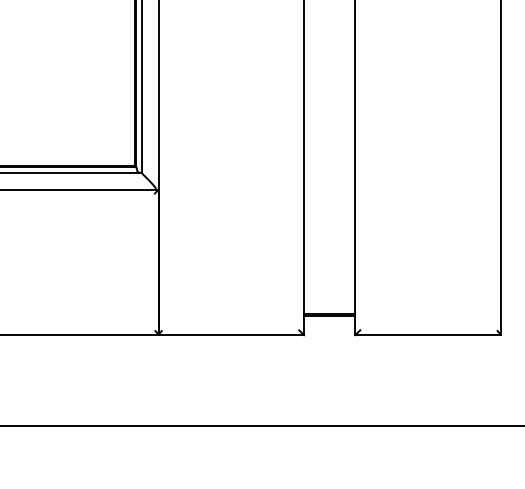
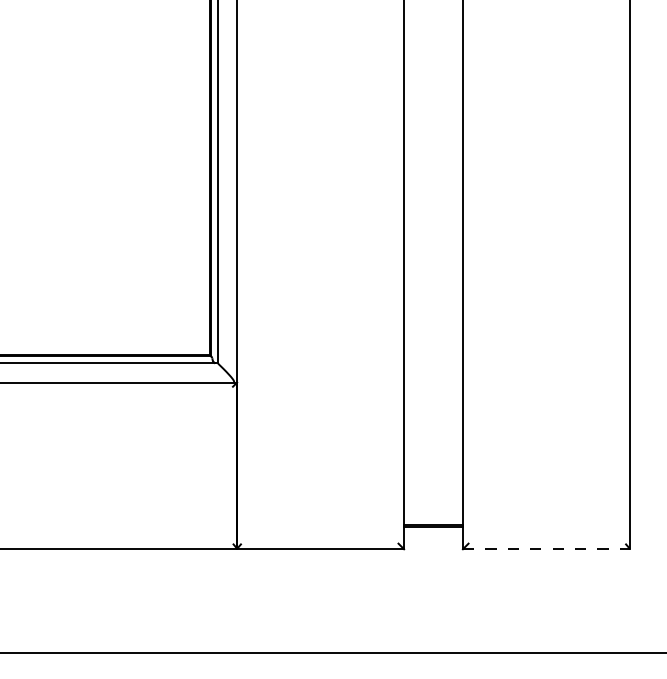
line: (428, 335) -> (546, 549), solid -> dashed

